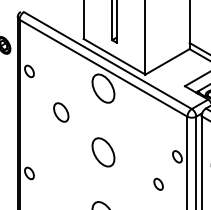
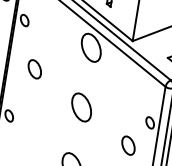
part: (61, 112) -> (35, 69), moved
part: (158, 184) -> (128, 145), size x1.67

